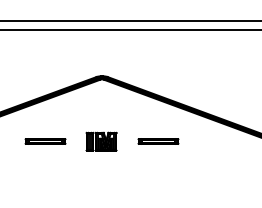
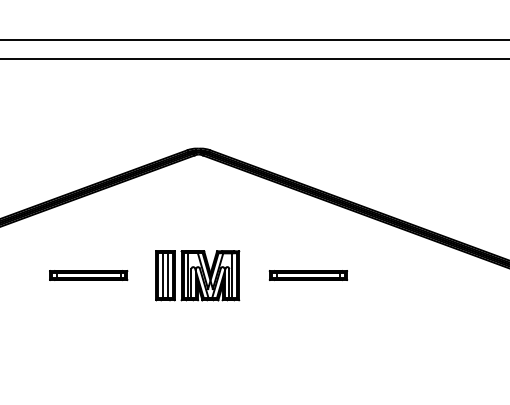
part: (101, 141) -> (197, 275), size x1.43

